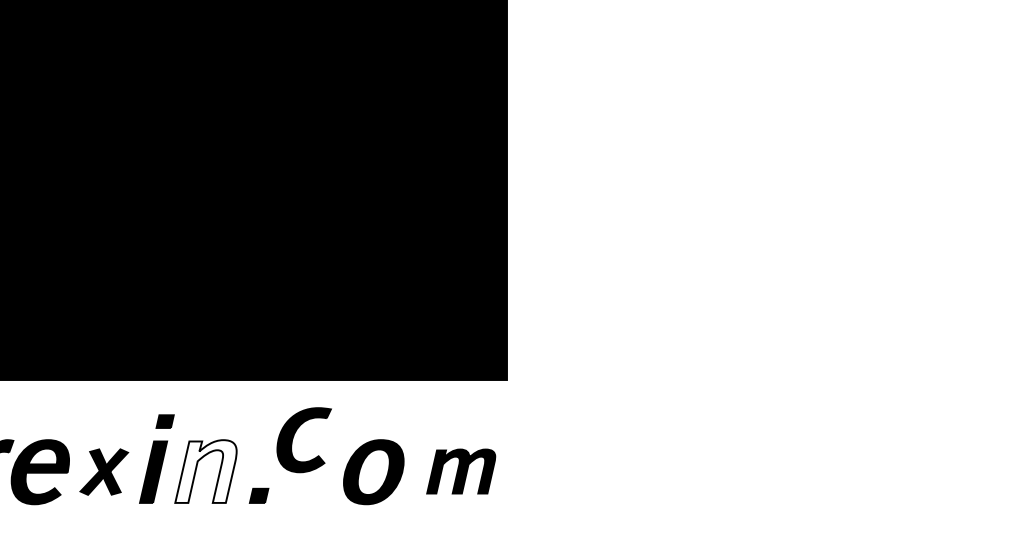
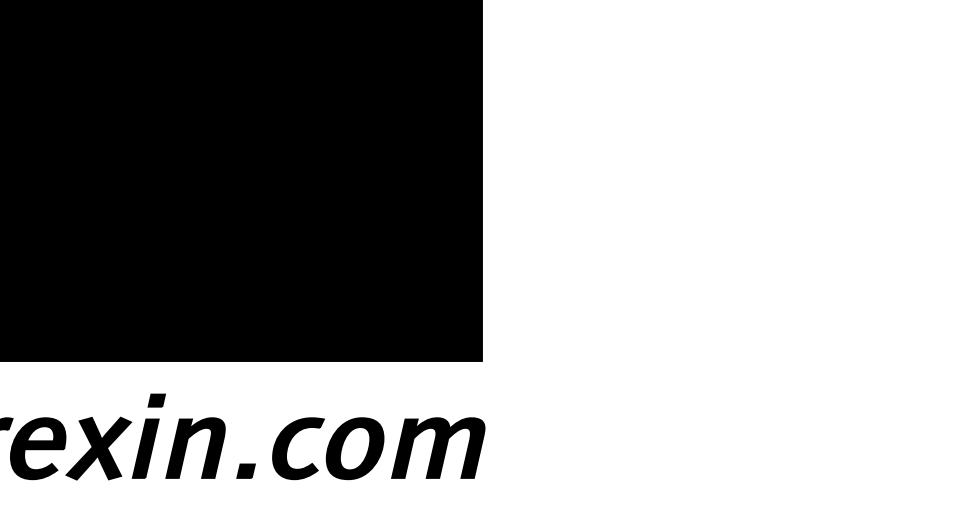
part: (294, 436) -> (289, 445), moved
part: (104, 471) -> (99, 448), size x1.43
fill: (205, 471) -> (195, 448), added
part: (460, 471) -> (437, 448), size x1.43

